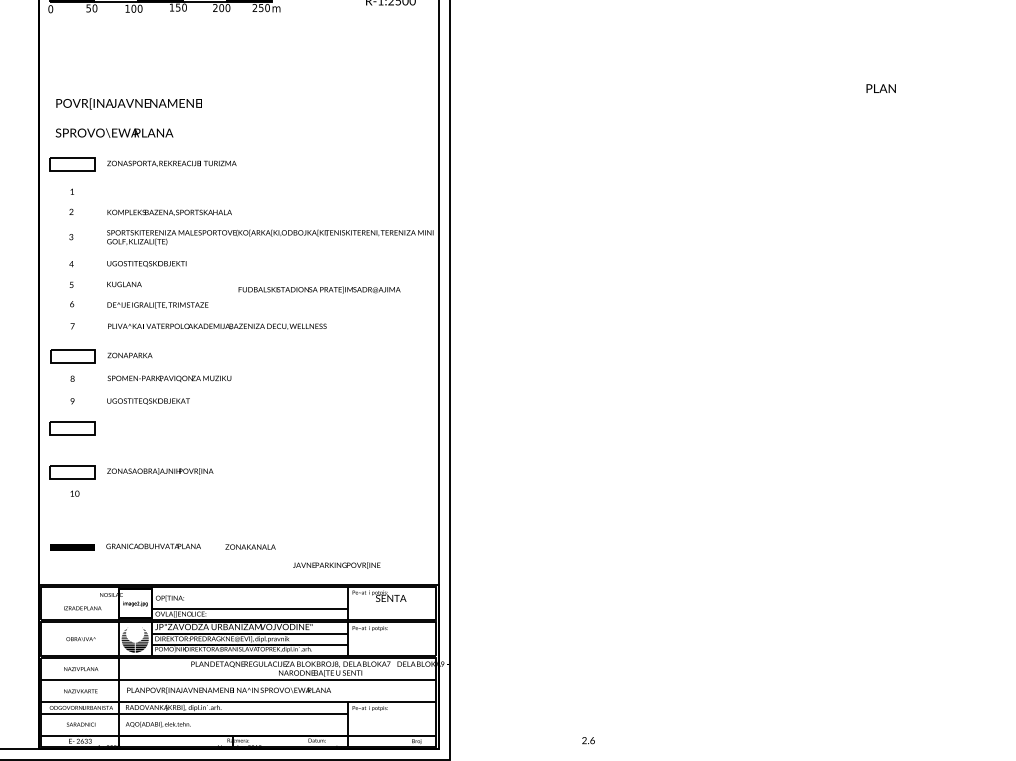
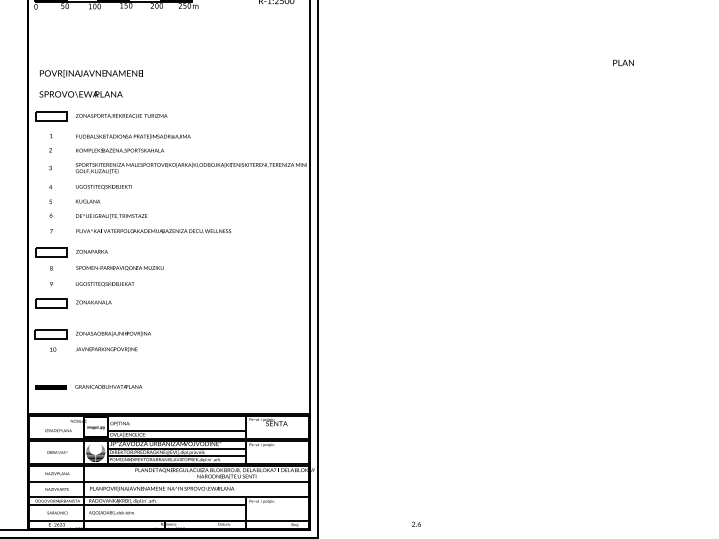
text: (319, 289) -> (133, 136), moved
text: (250, 546) -> (93, 302), moved
text: (336, 565) -> (106, 349), moved

